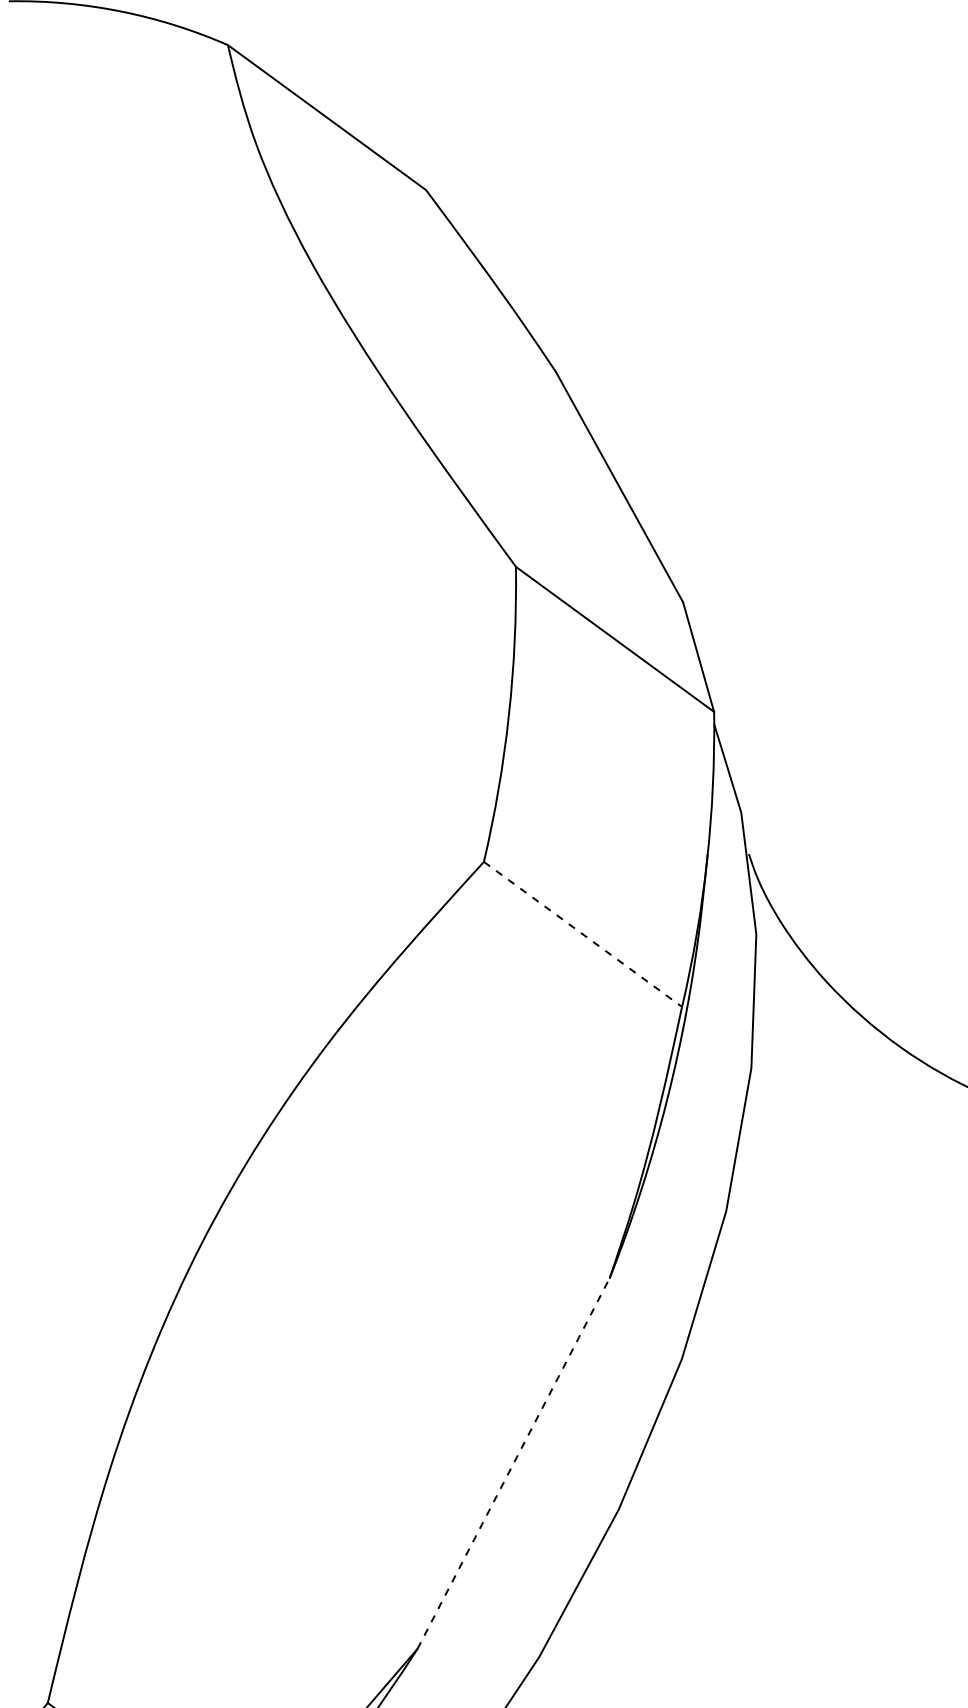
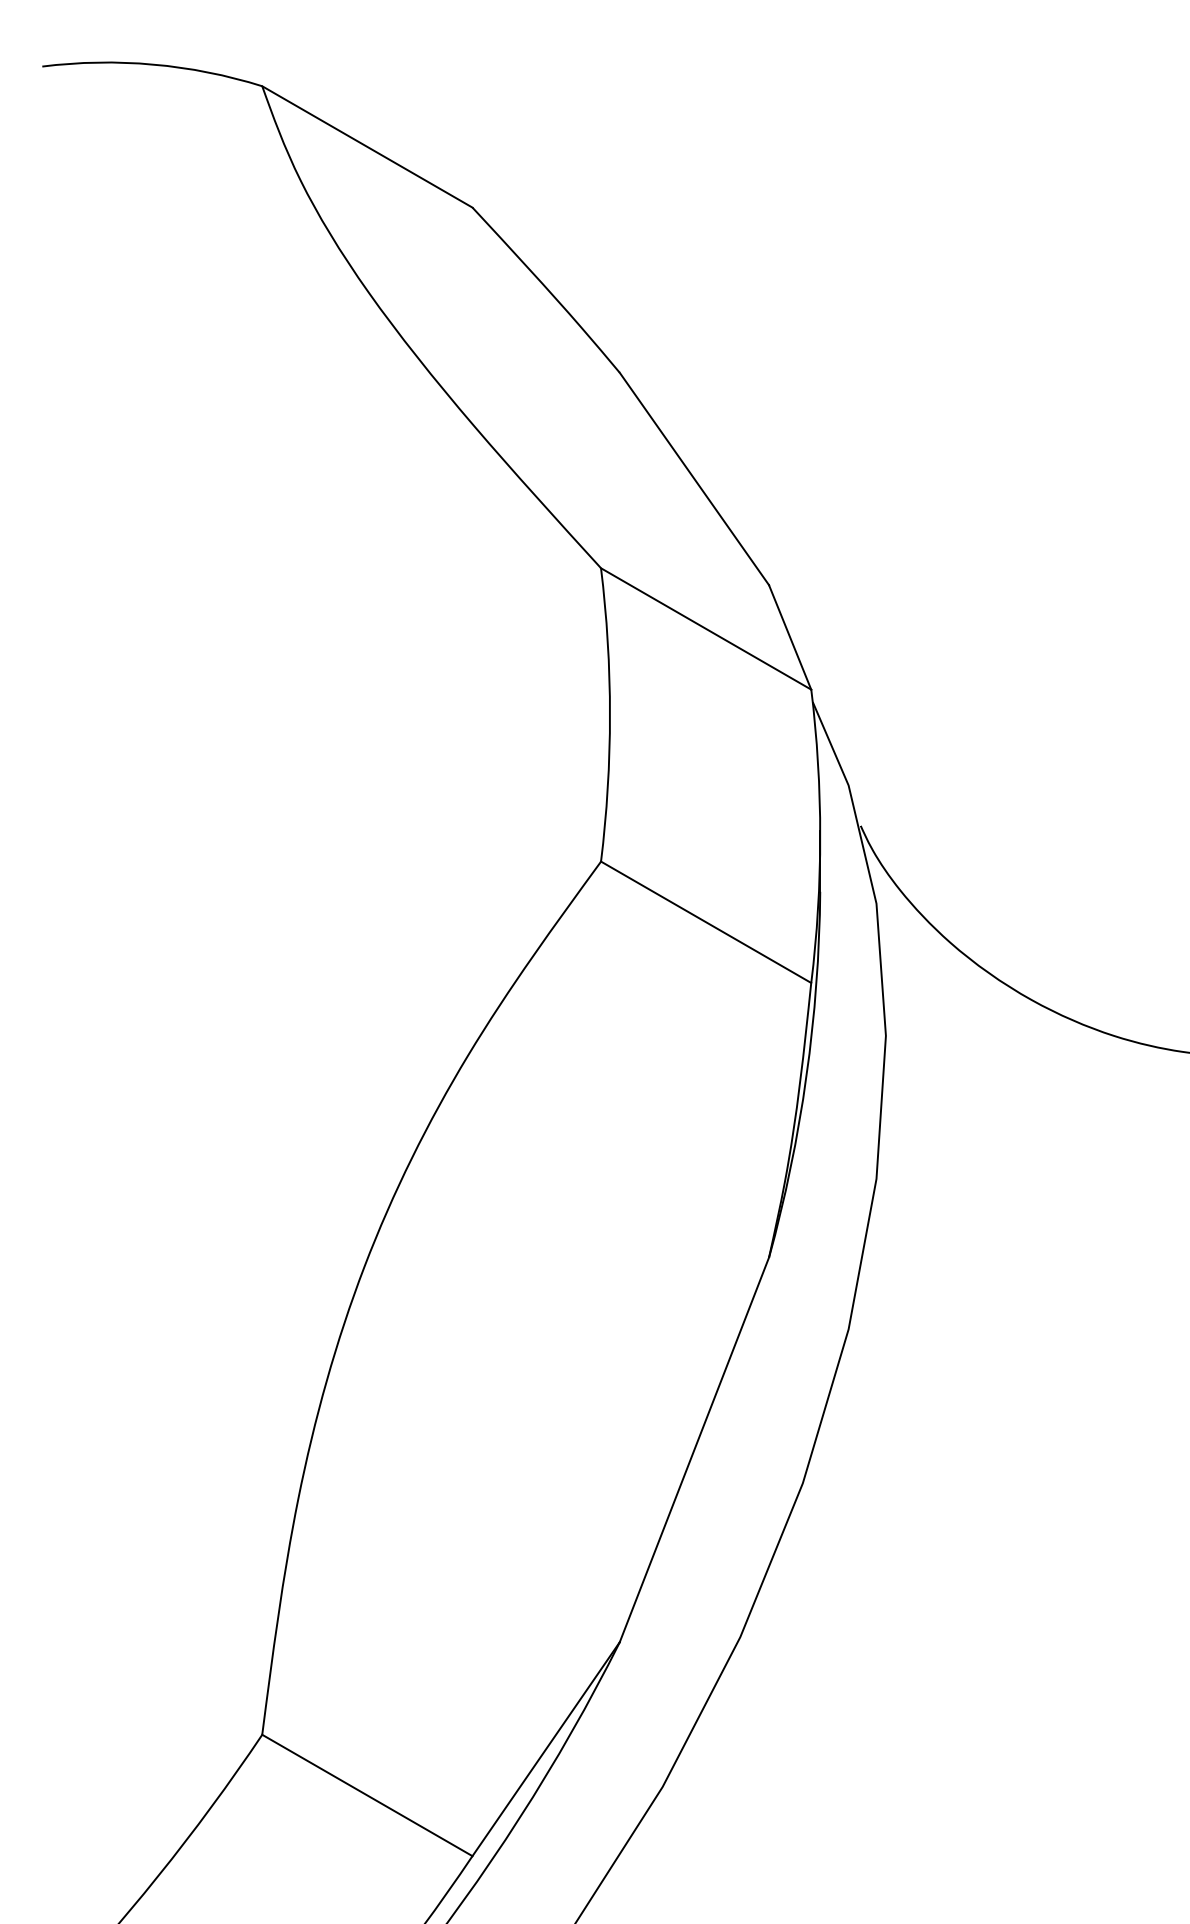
line: (583, 934) -> (706, 922), dashed -> solid
line: (513, 1463) -> (694, 1449), dashed -> solid

